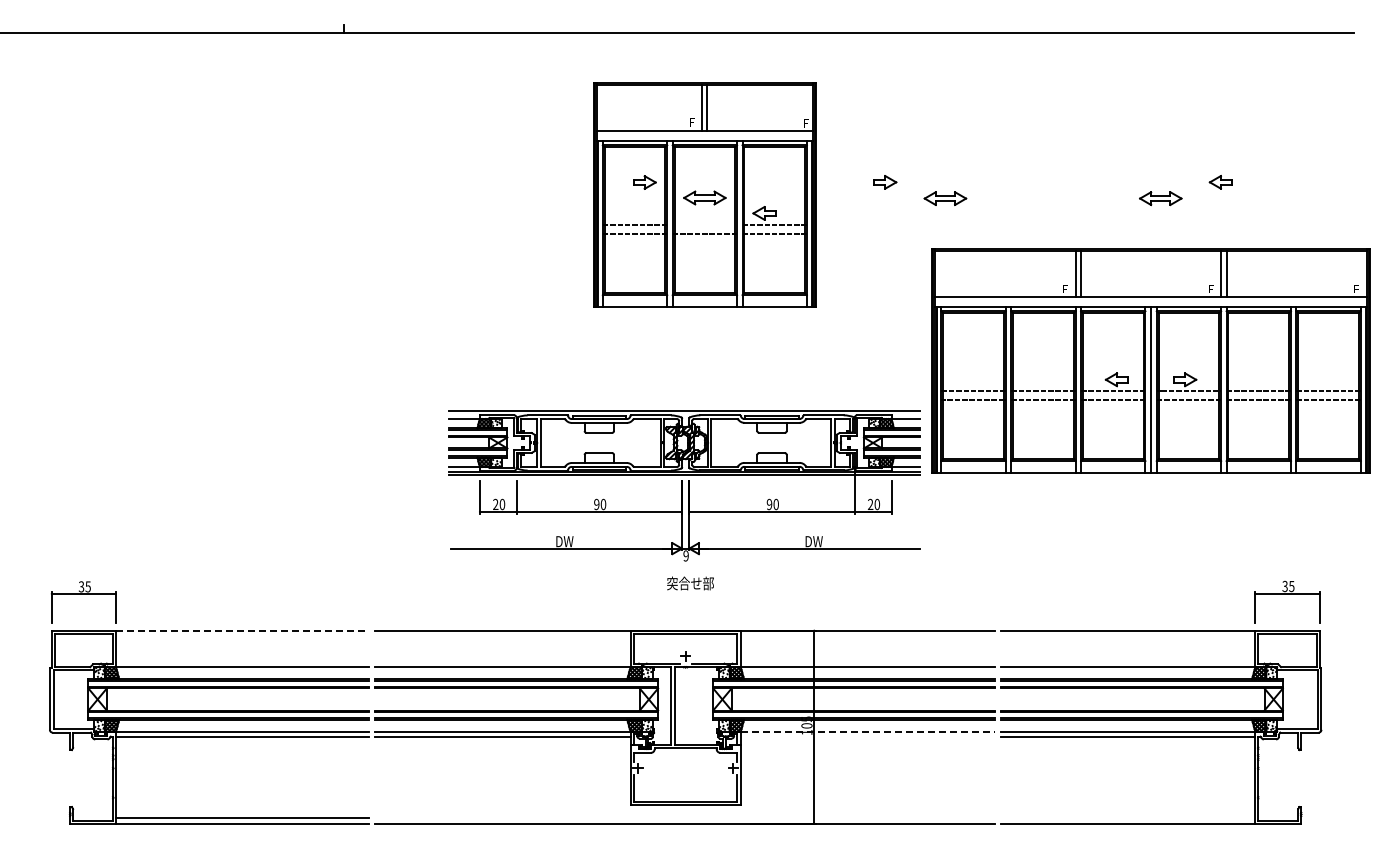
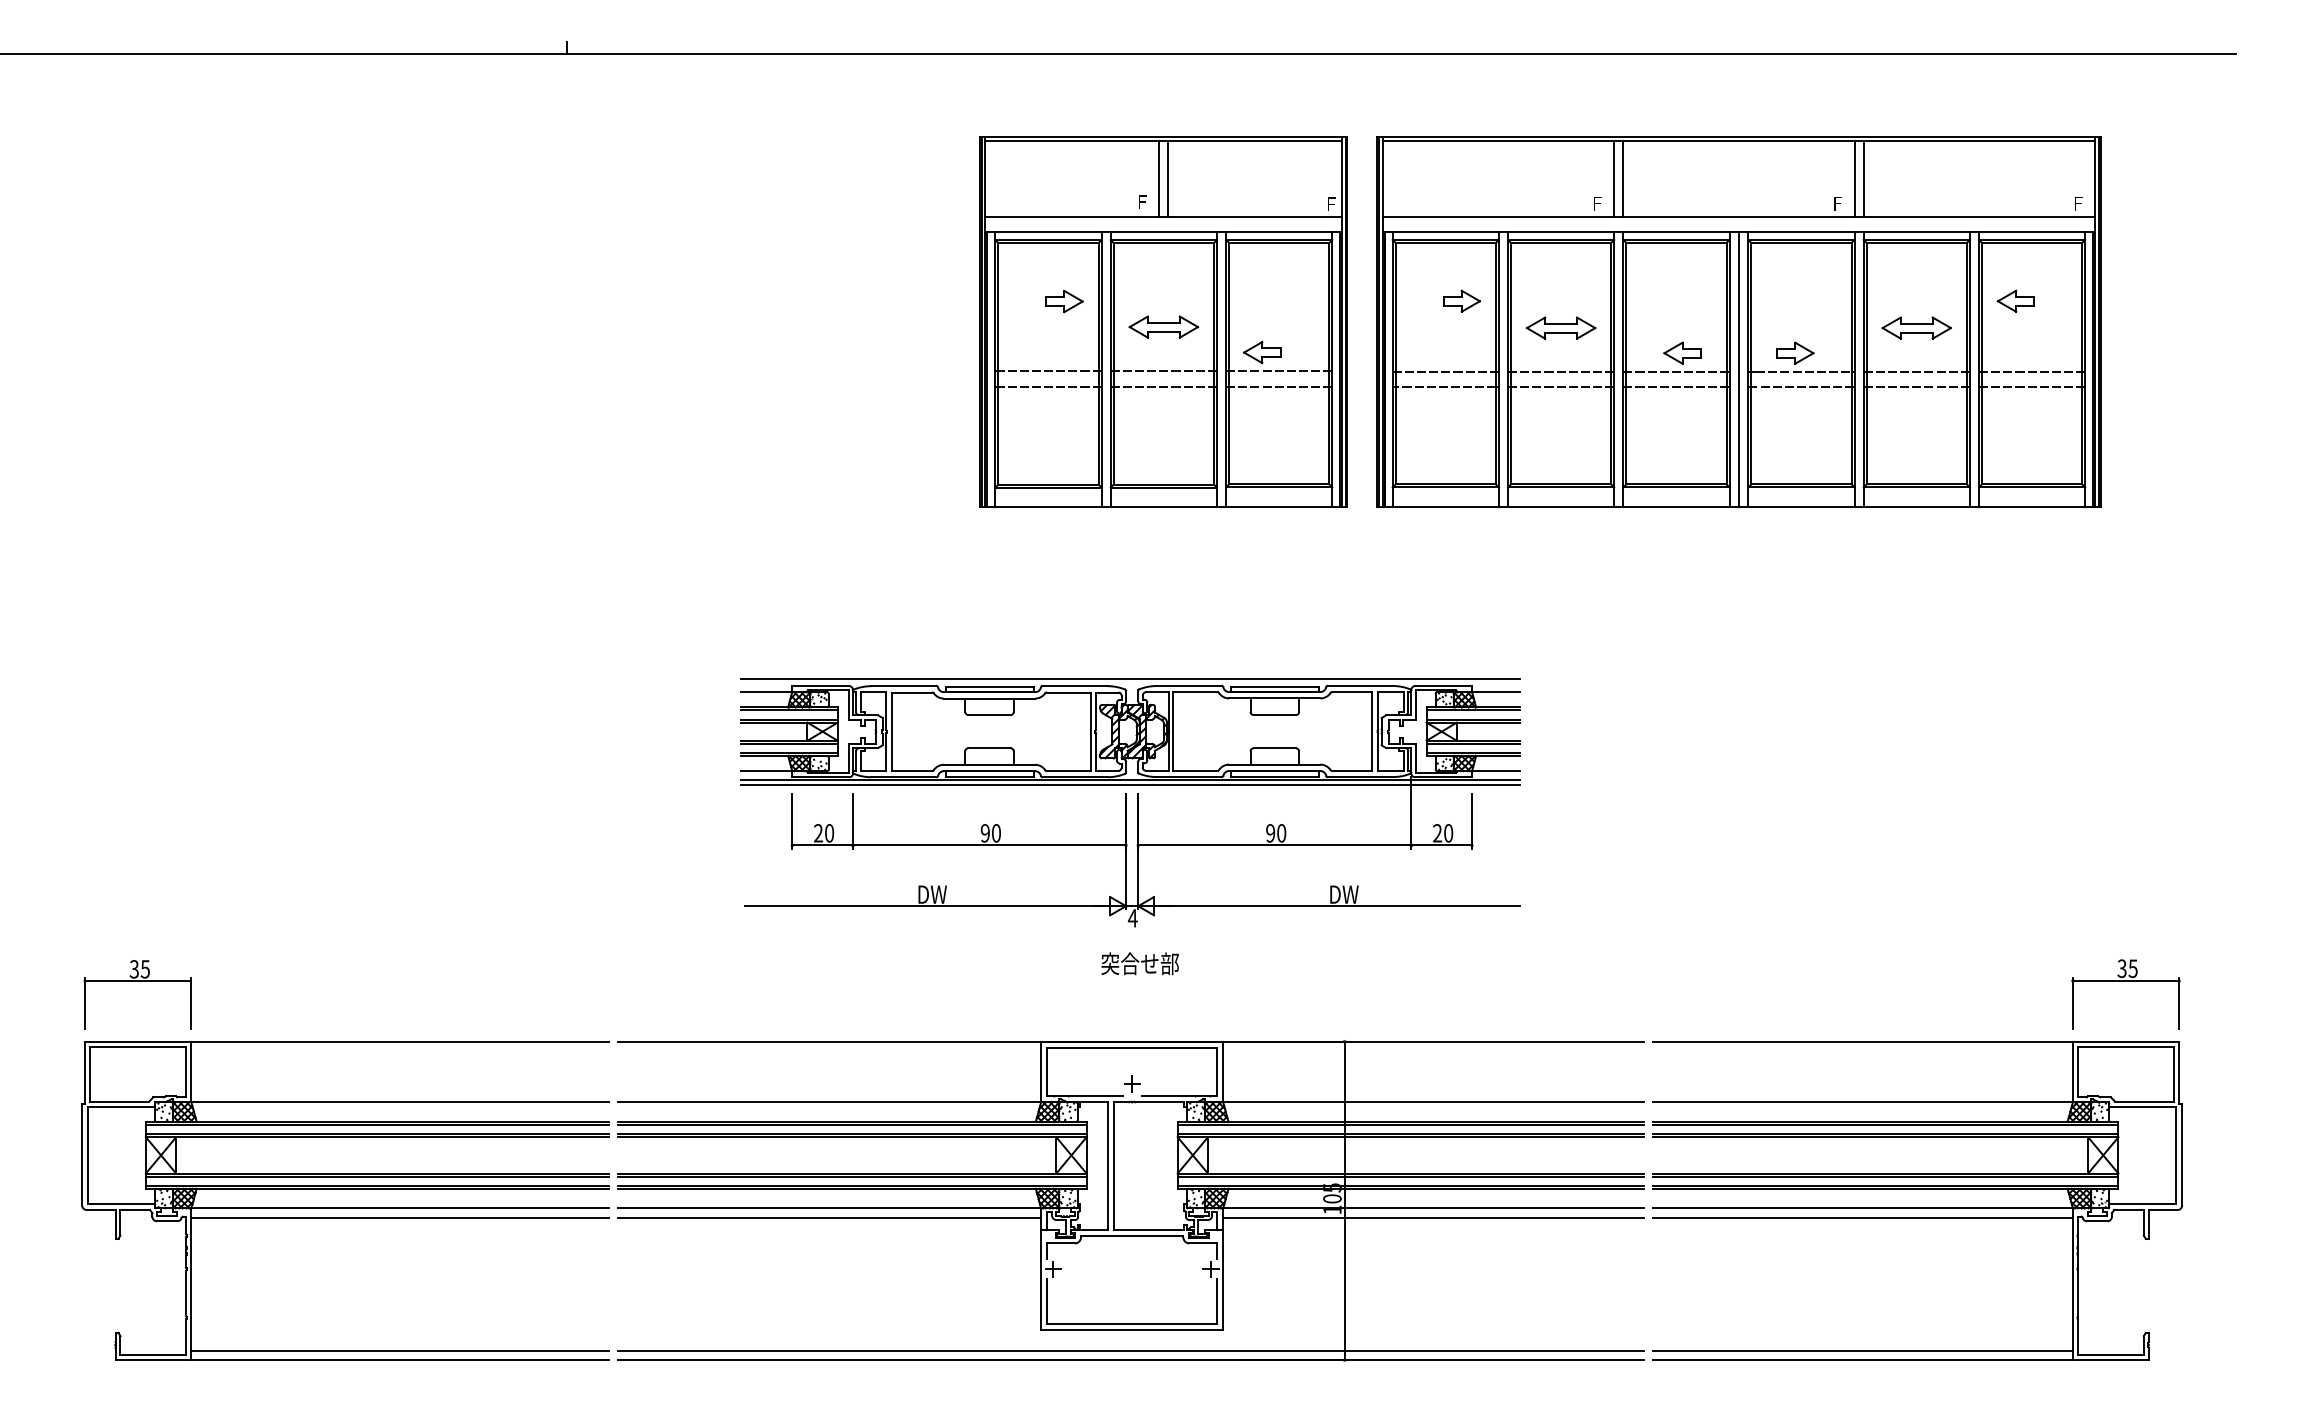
line: (704, 224) -> (1163, 370), added
part: (1150, 360) -> (1737, 321), moved
text: (685, 555) -> (1131, 917), 9 -> 4
line: (243, 630) -> (401, 1041), dashed -> solid
line: (868, 731) -> (1434, 1208), dashed -> solid
line: (867, 737) -> (1432, 1218), added
line: (684, 818) -> (1130, 1351), added
line: (1127, 818) -> (1861, 1351), added

